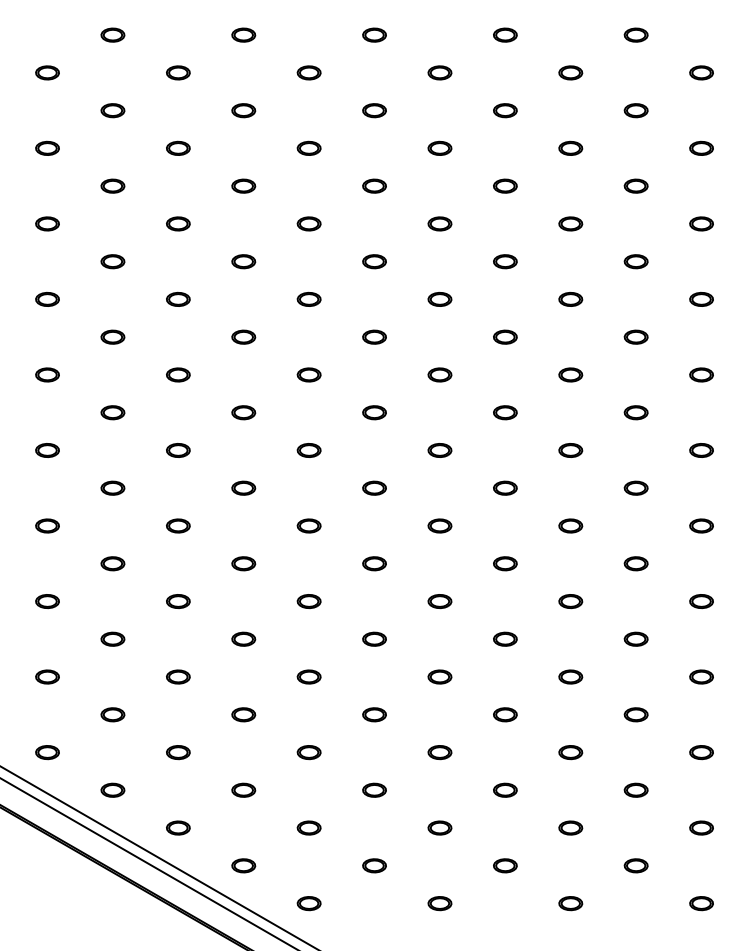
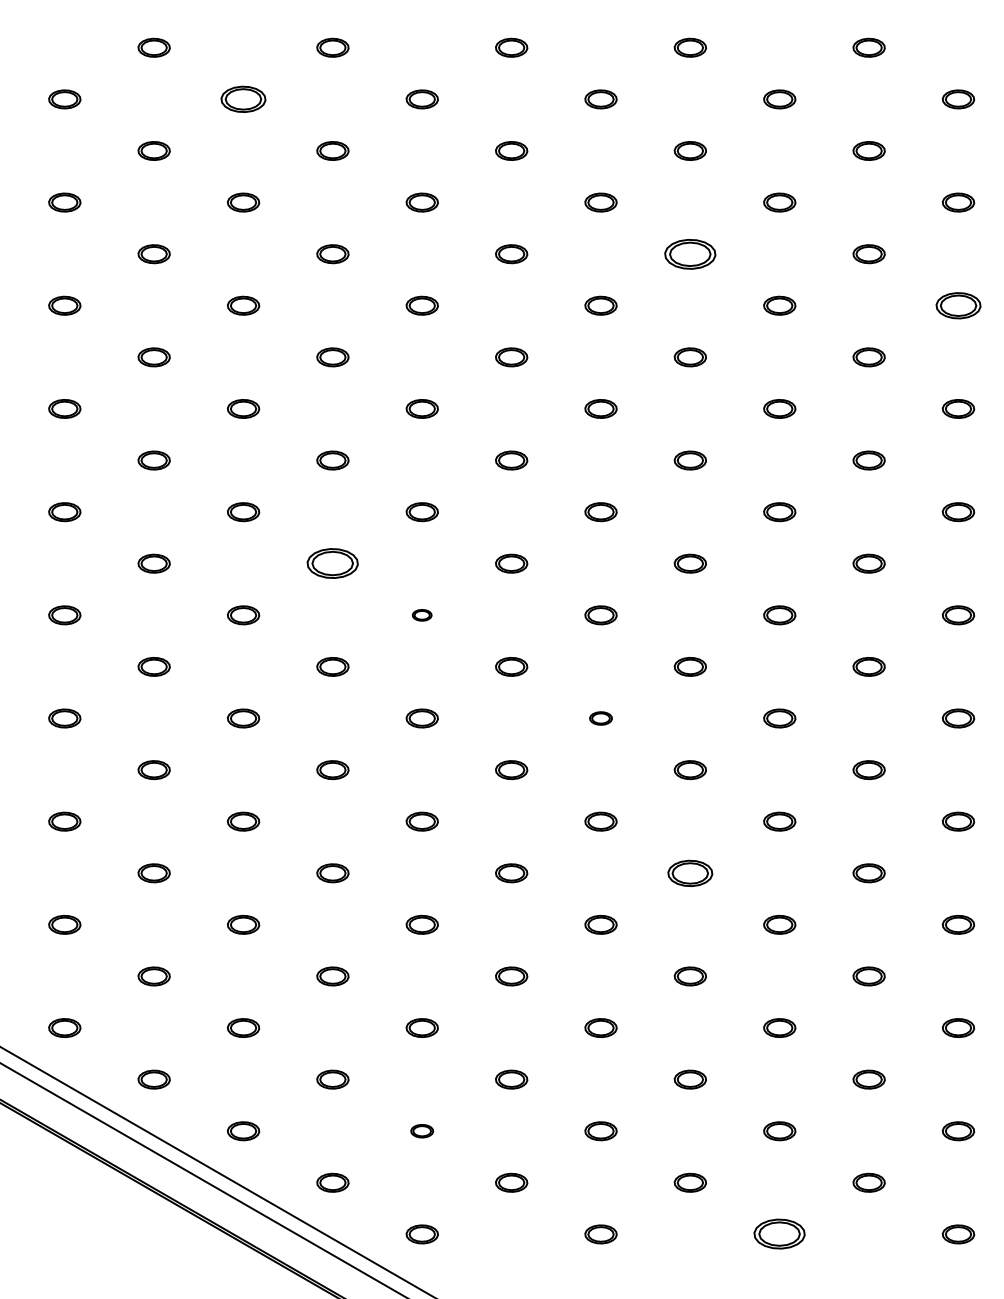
part: (178, 72) -> (243, 98), size x1.4
part: (505, 185) -> (690, 253), size x1.6
part: (701, 223) -> (958, 305), size x1.4
part: (243, 412) -> (332, 563), size x1.6
part: (308, 450) -> (421, 615), size x0.6
part: (439, 525) -> (600, 717), size x0.7
part: (505, 638) -> (690, 872), size x1.4
part: (308, 827) -> (421, 1130), size x0.7
part: (570, 903) -> (779, 1234), size x1.6

